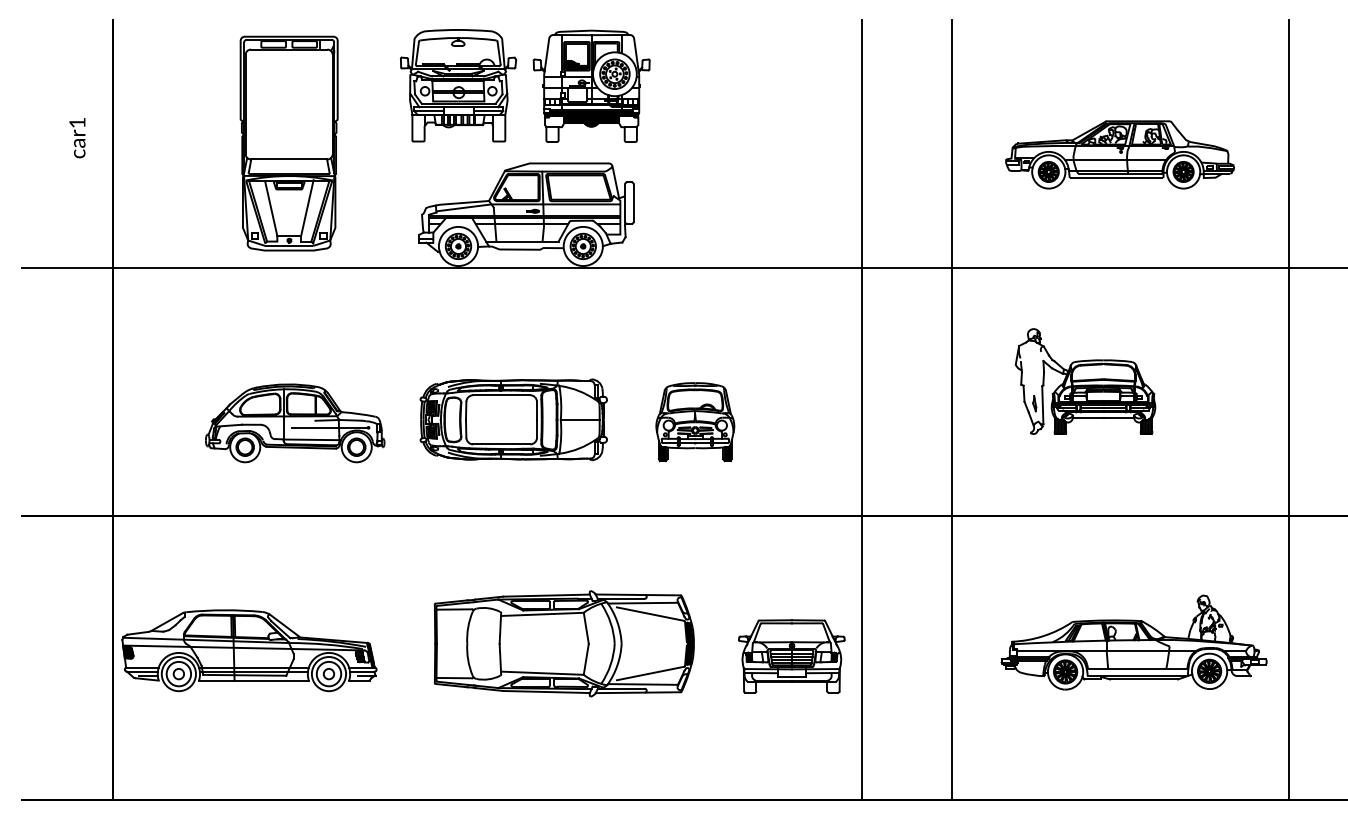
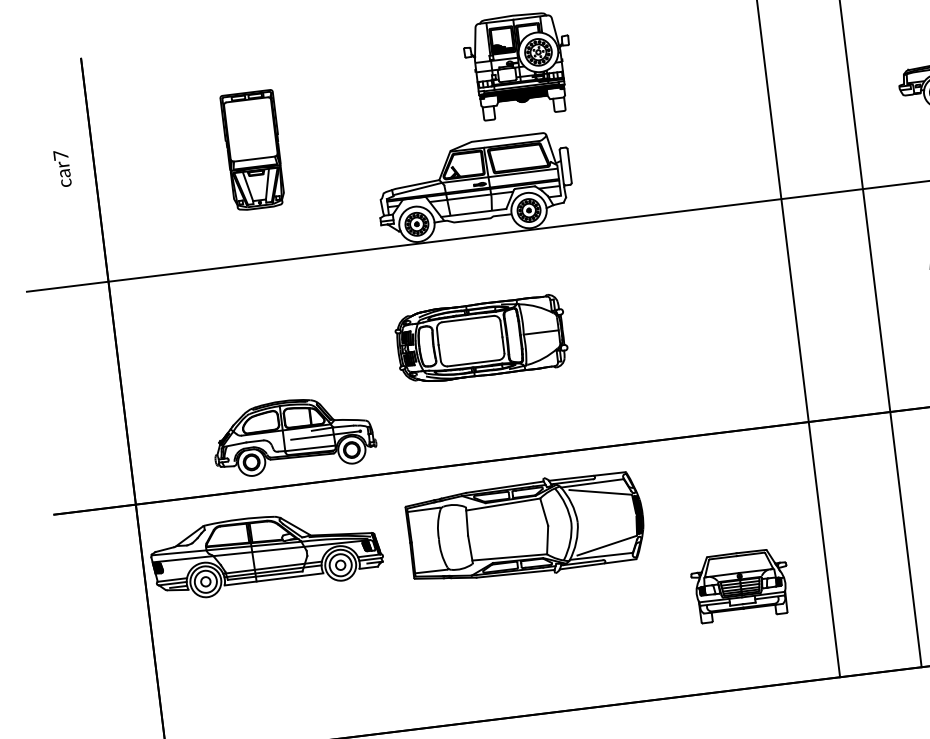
part: (458, 85) -> (399, 79), removed
text: (77, 122) -> (61, 154), car1 -> car7
part: (288, 143) -> (252, 150), size x0.6
part: (513, 419) -> (481, 339), moved
part: (695, 422) -> (649, 356), removed
part: (295, 423) -> (294, 435), moved
part: (563, 643) -> (525, 528), moved
part: (249, 650) -> (266, 552), moved
part: (791, 656) -> (740, 585), moved

